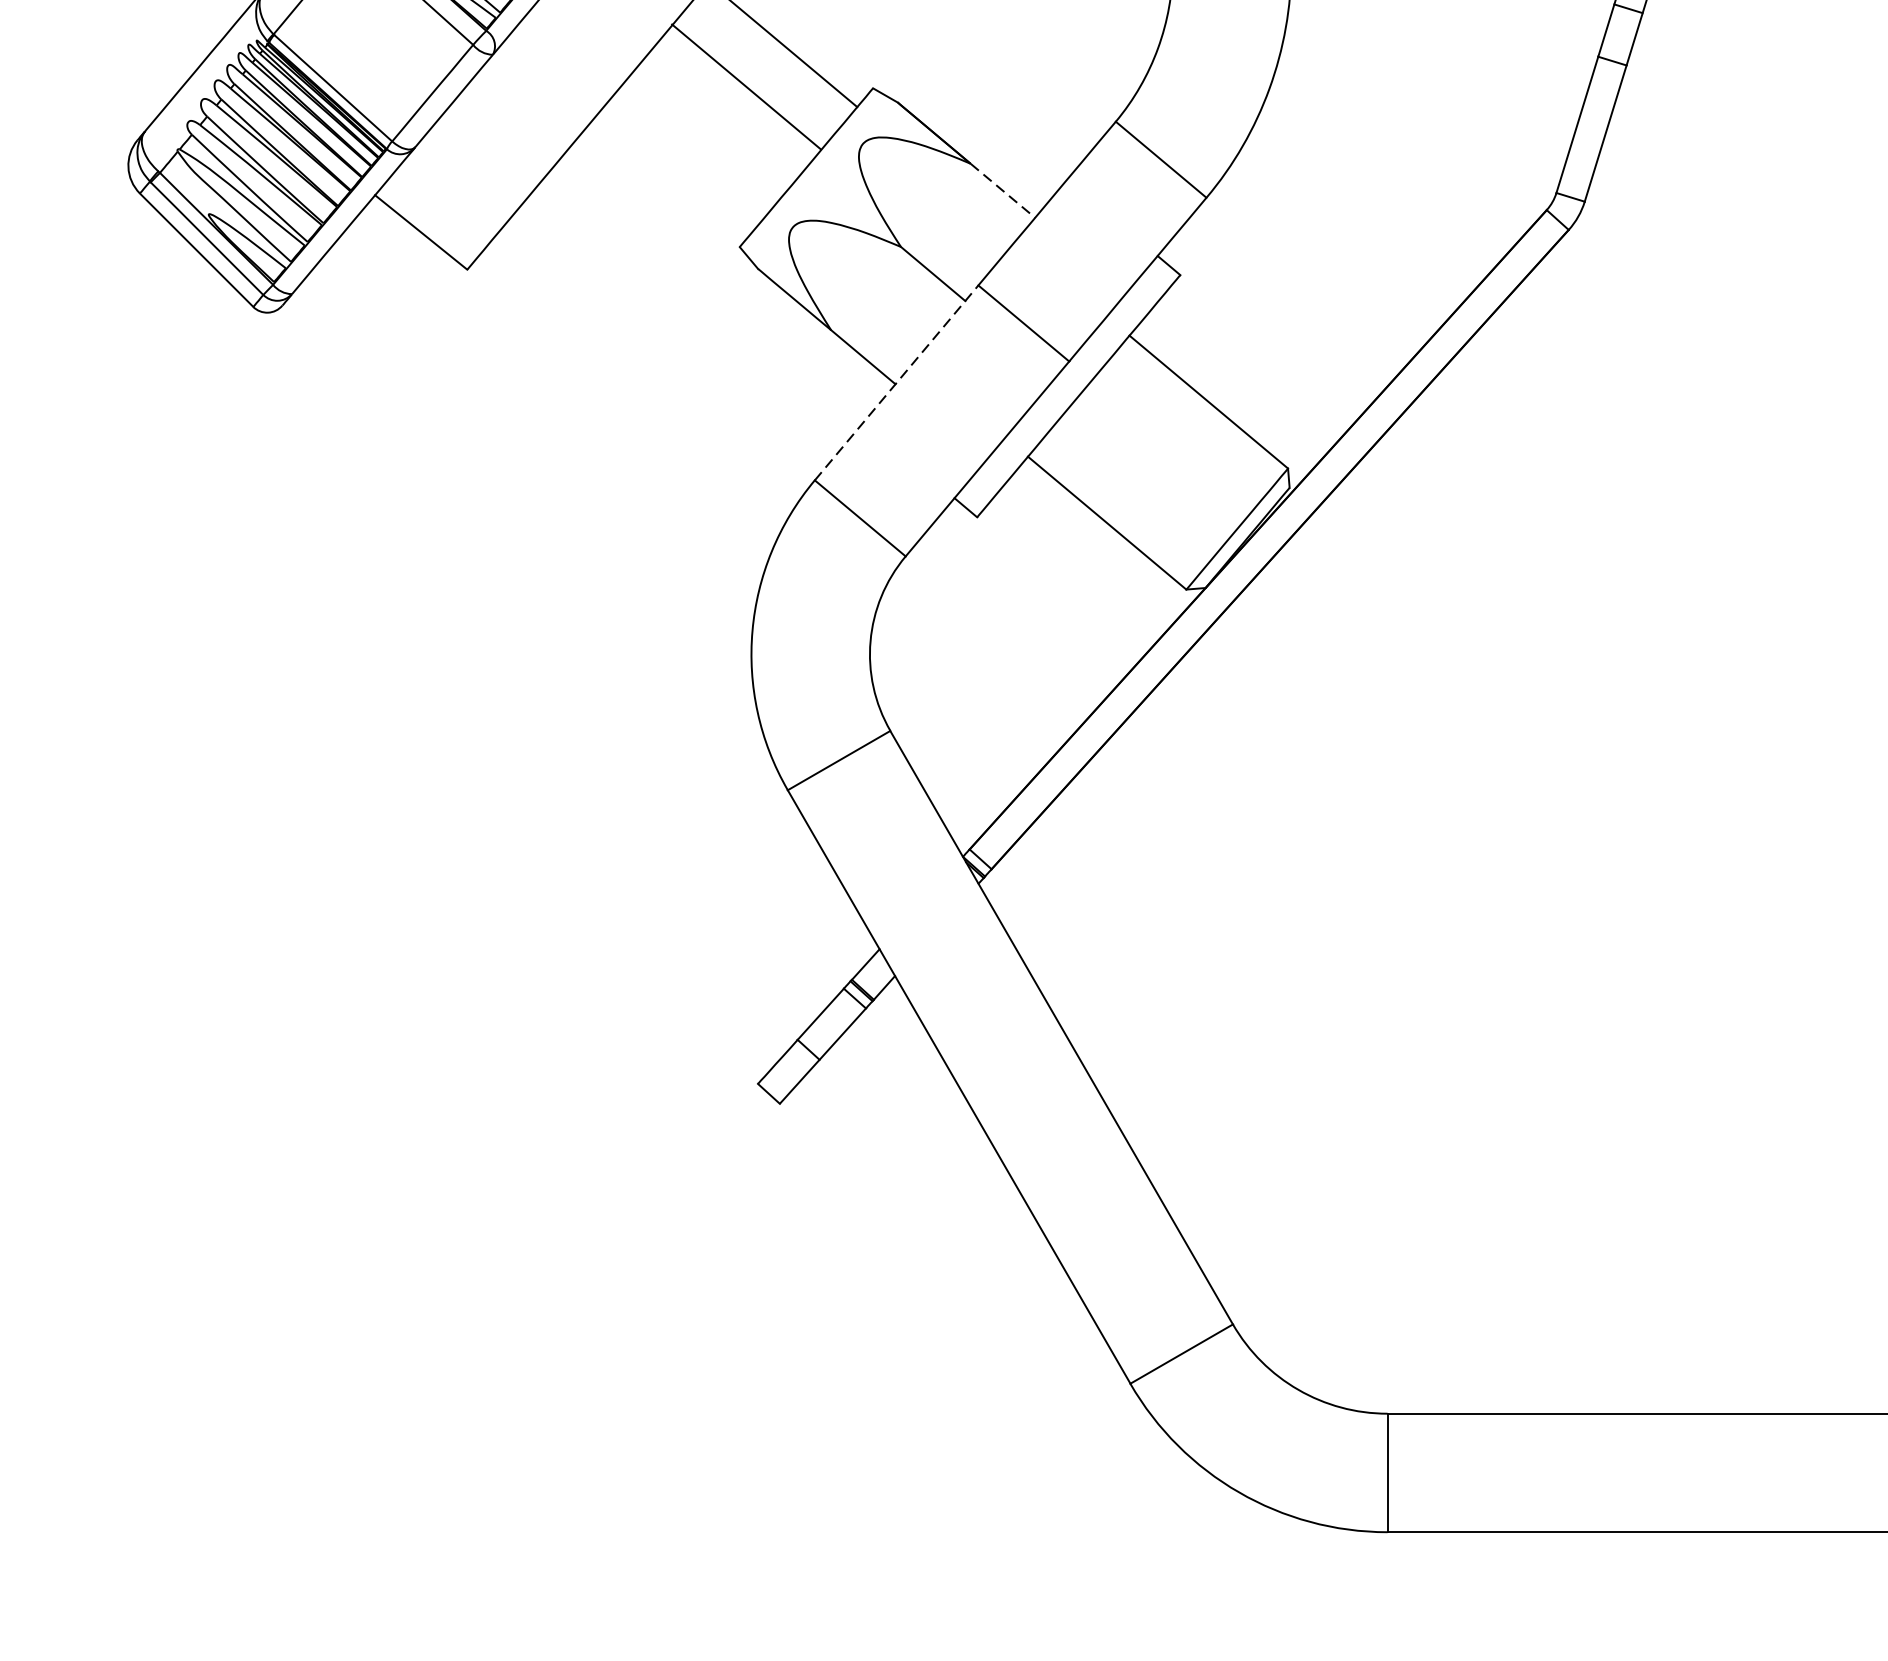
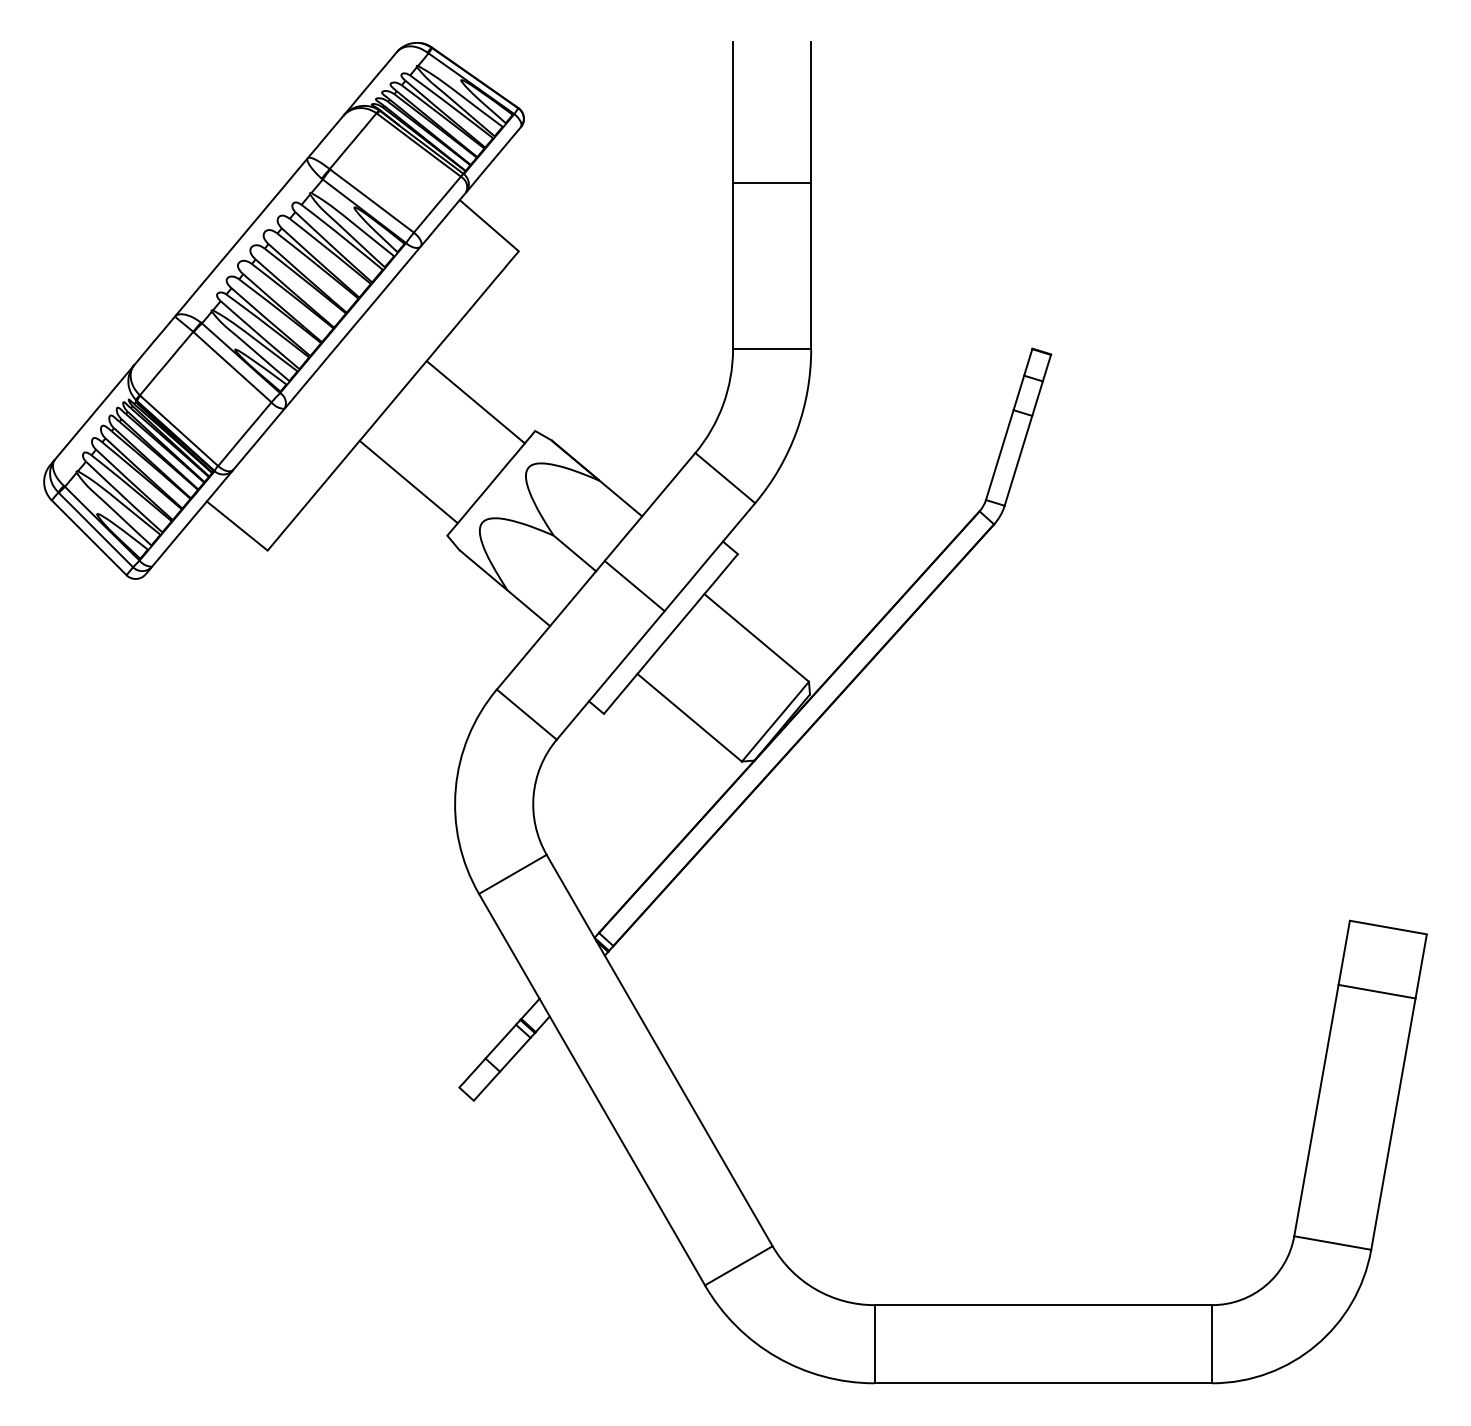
line: (746, 86) -> (408, 481), moved
line: (1002, 190) -> (620, 498), dashed -> solid
line: (896, 383) -> (550, 625), dashed -> solid

